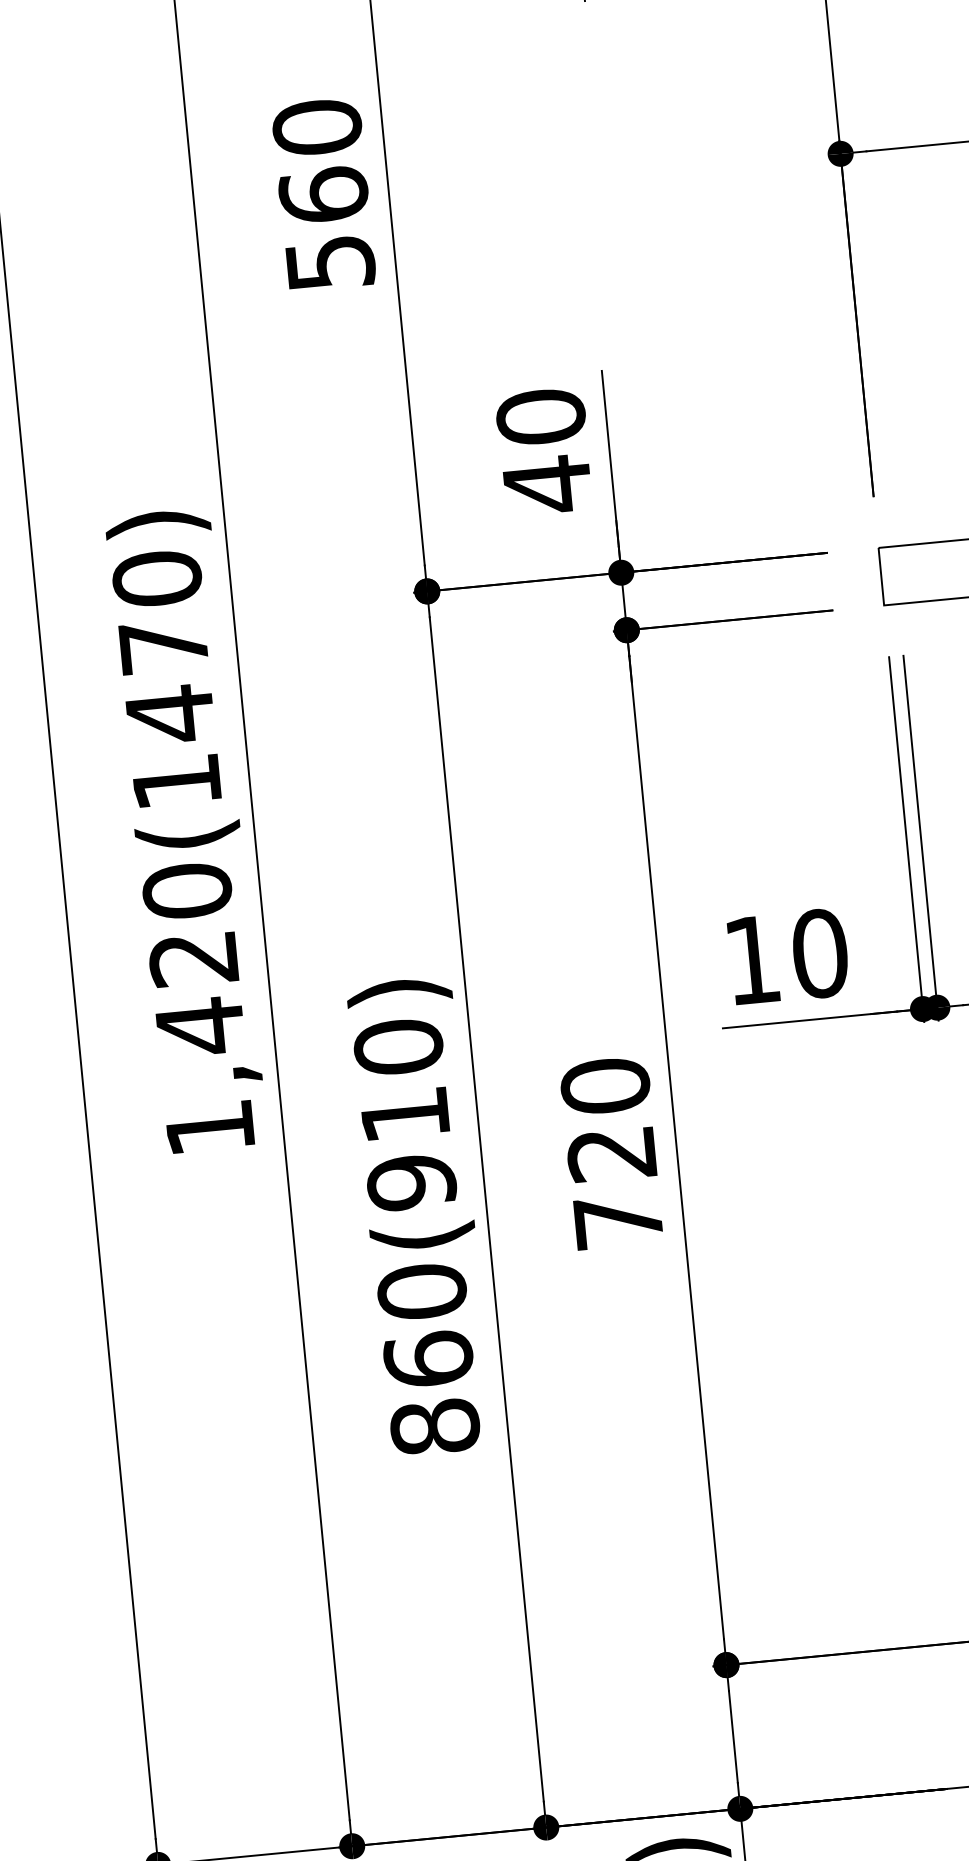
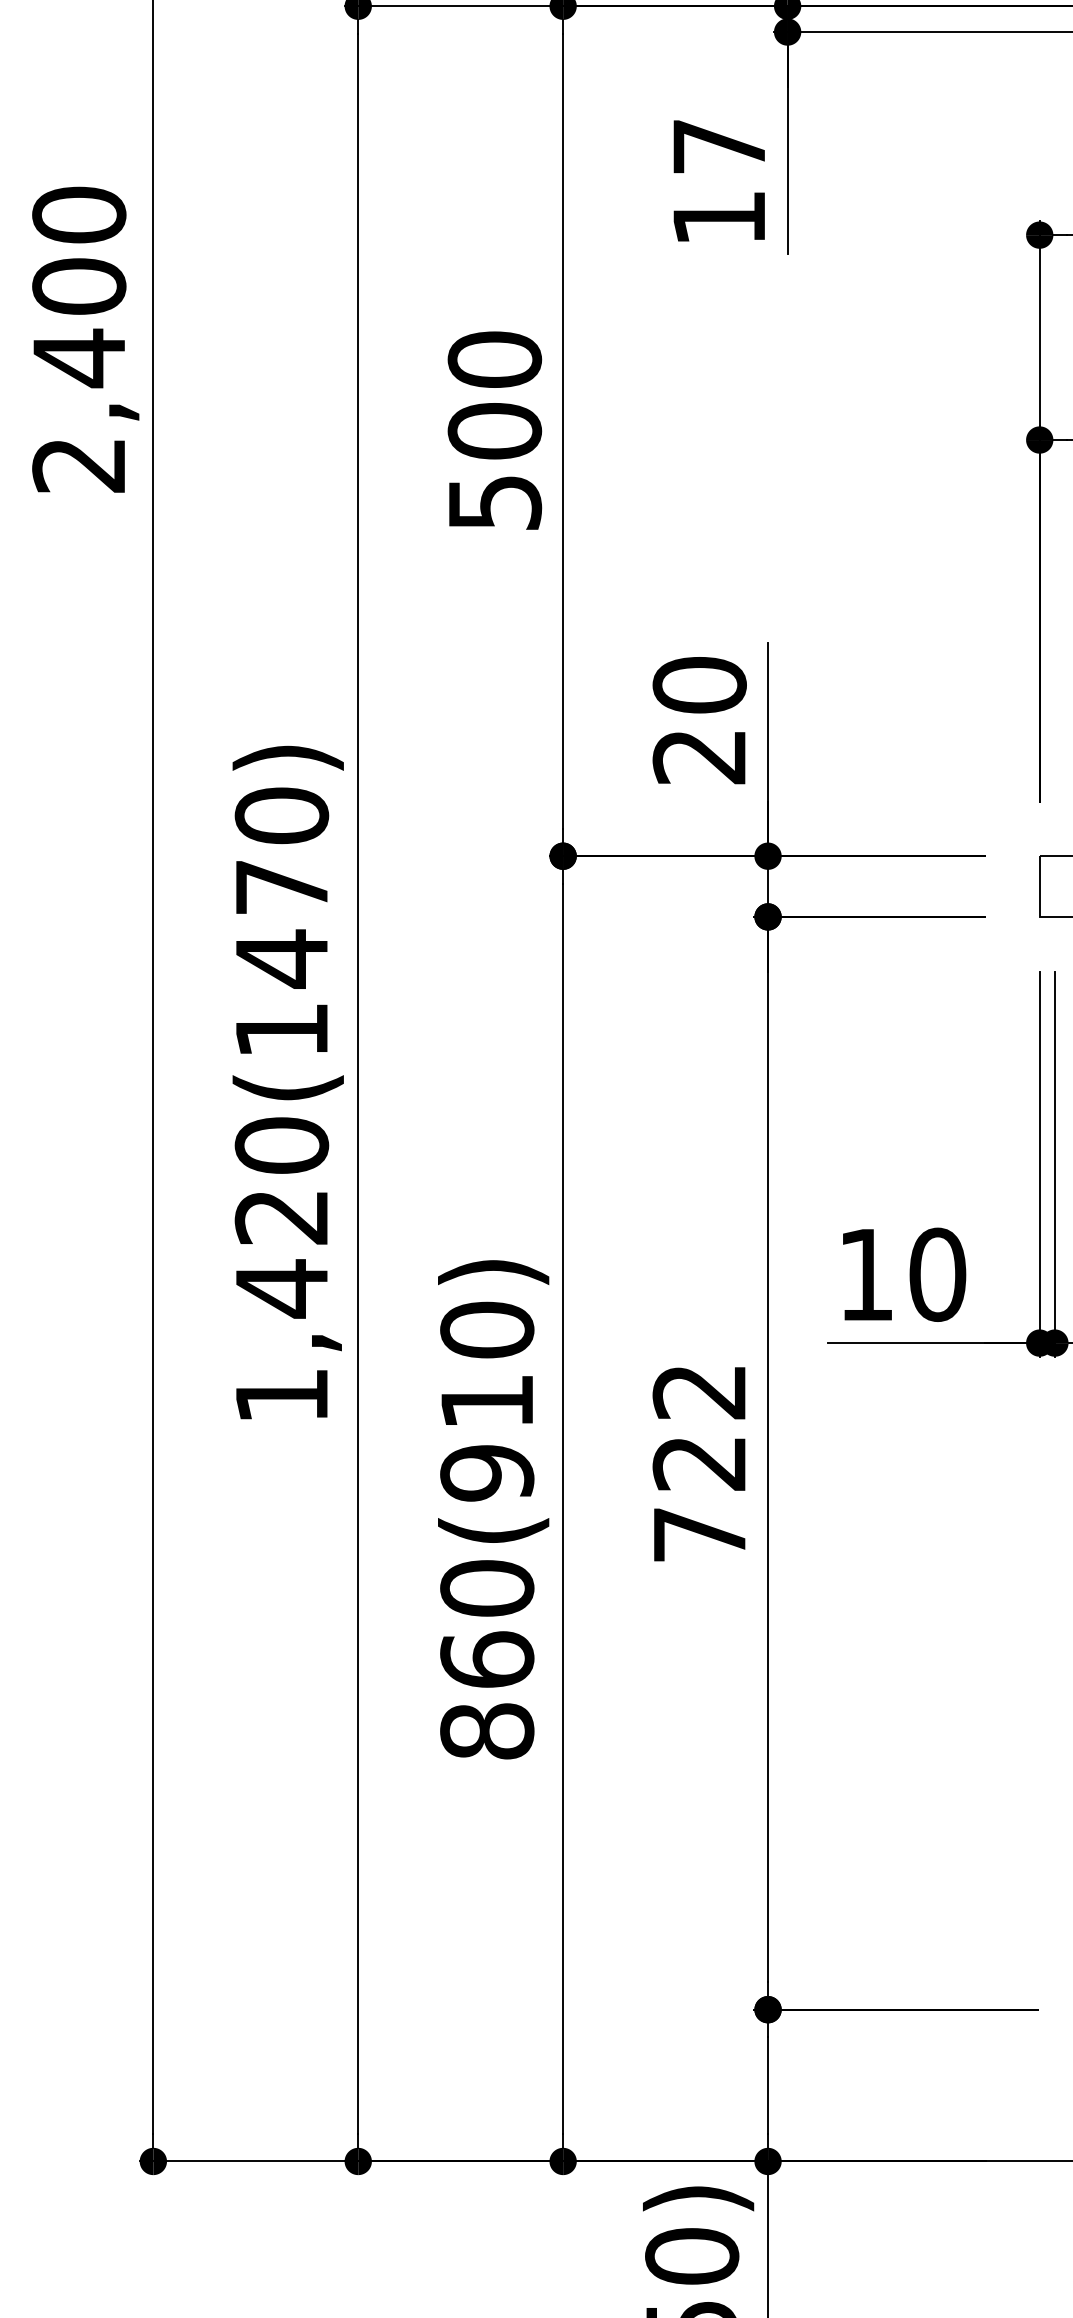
text: (323, 194) -> (494, 430), 560 -> 500
text: (546, 484) -> (698, 756), 40 -> 20
text: (605, 1085) -> (699, 1391), 720 -> 722

